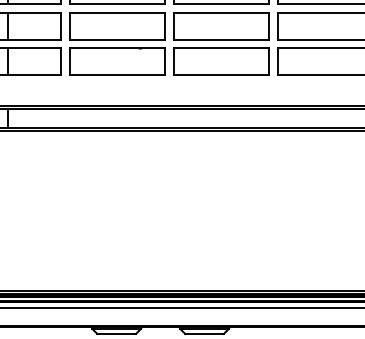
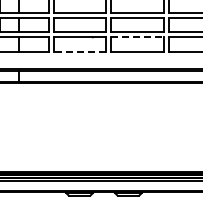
line: (222, 49) -> (138, 37), solid -> dashed
line: (116, 74) -> (79, 51), solid -> dashed

